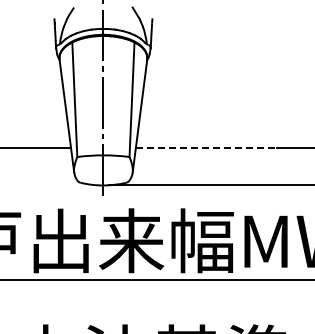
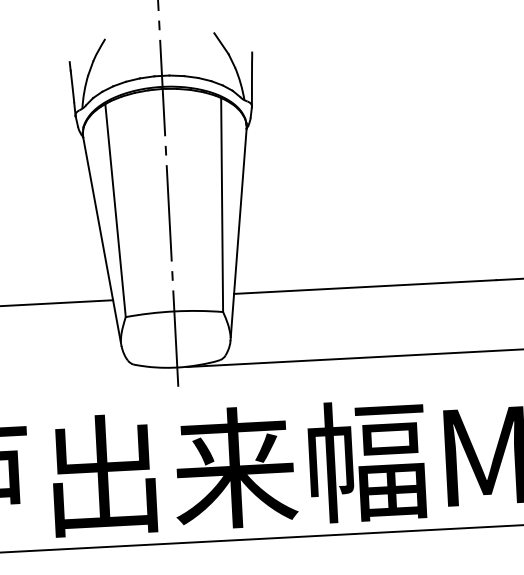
line: (206, 147) -> (365, 286), dashed -> solid

